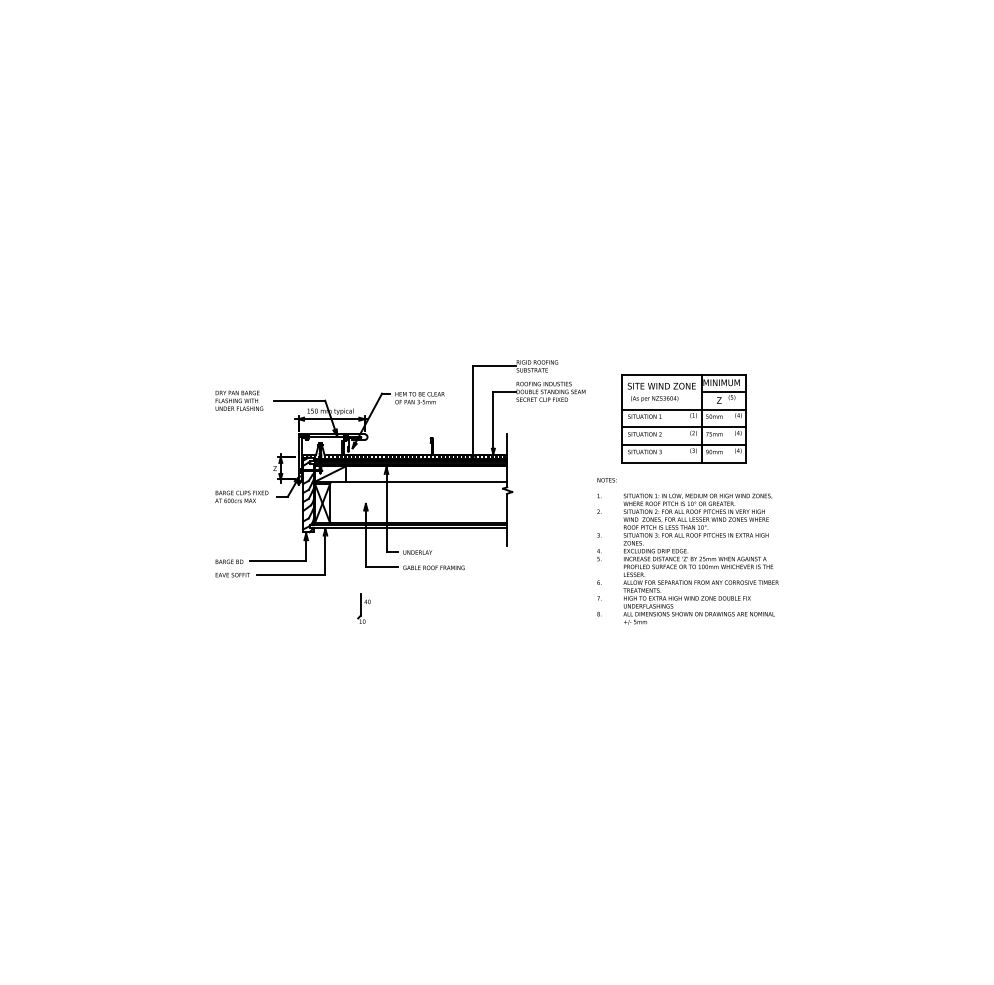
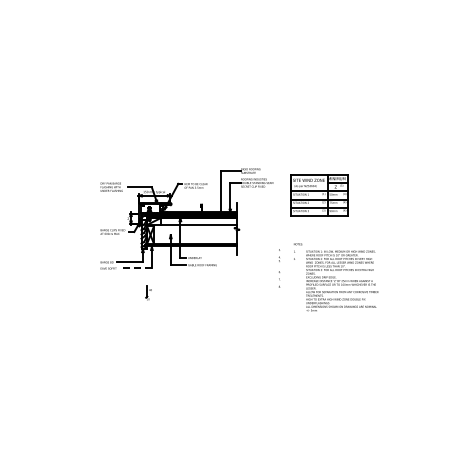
text: (688, 551) -> (336, 277), moved
line: (292, 574) -> (136, 268), solid -> dashed
part: (363, 607) -> (148, 292), moved

